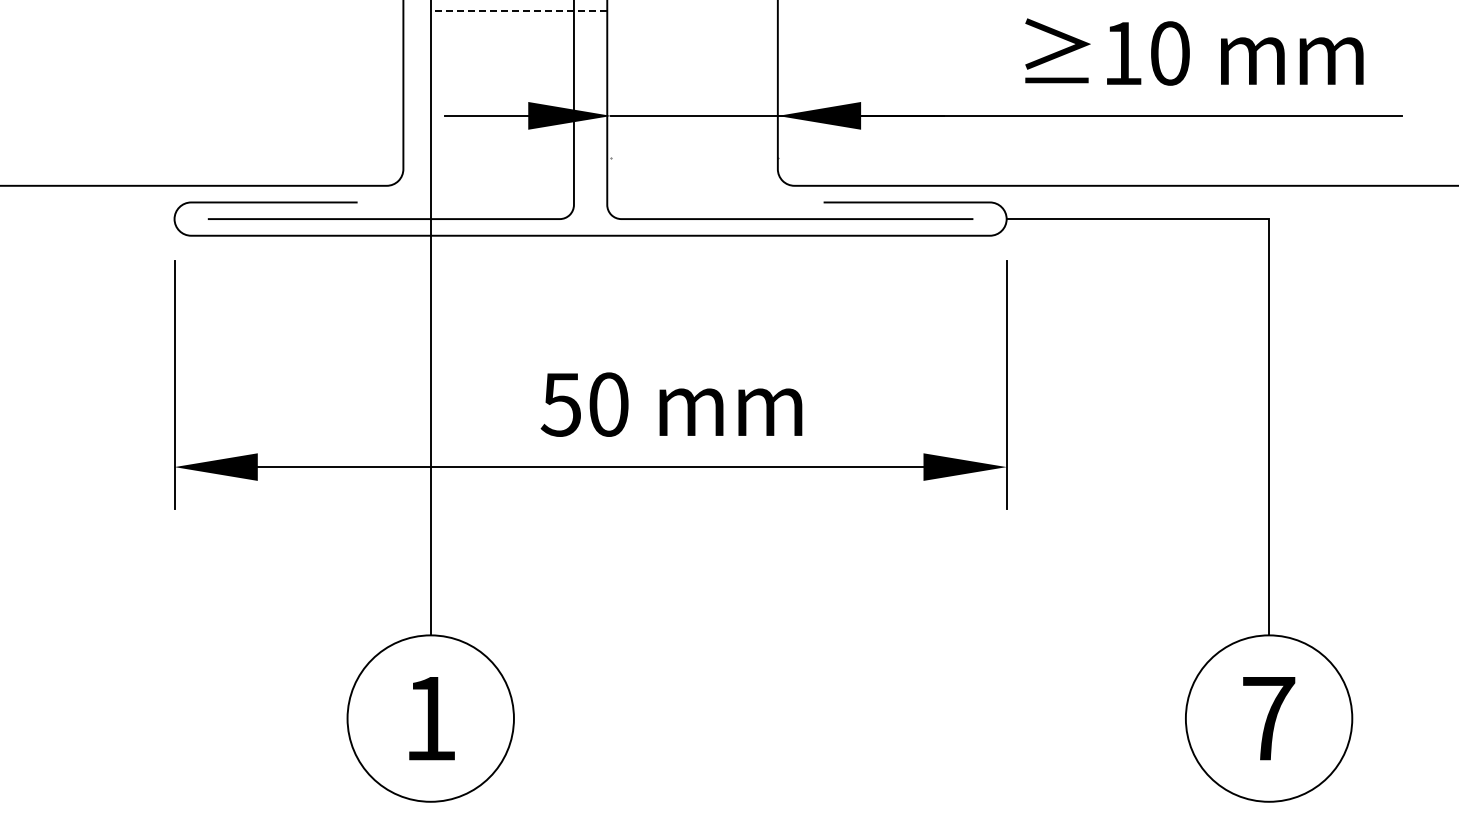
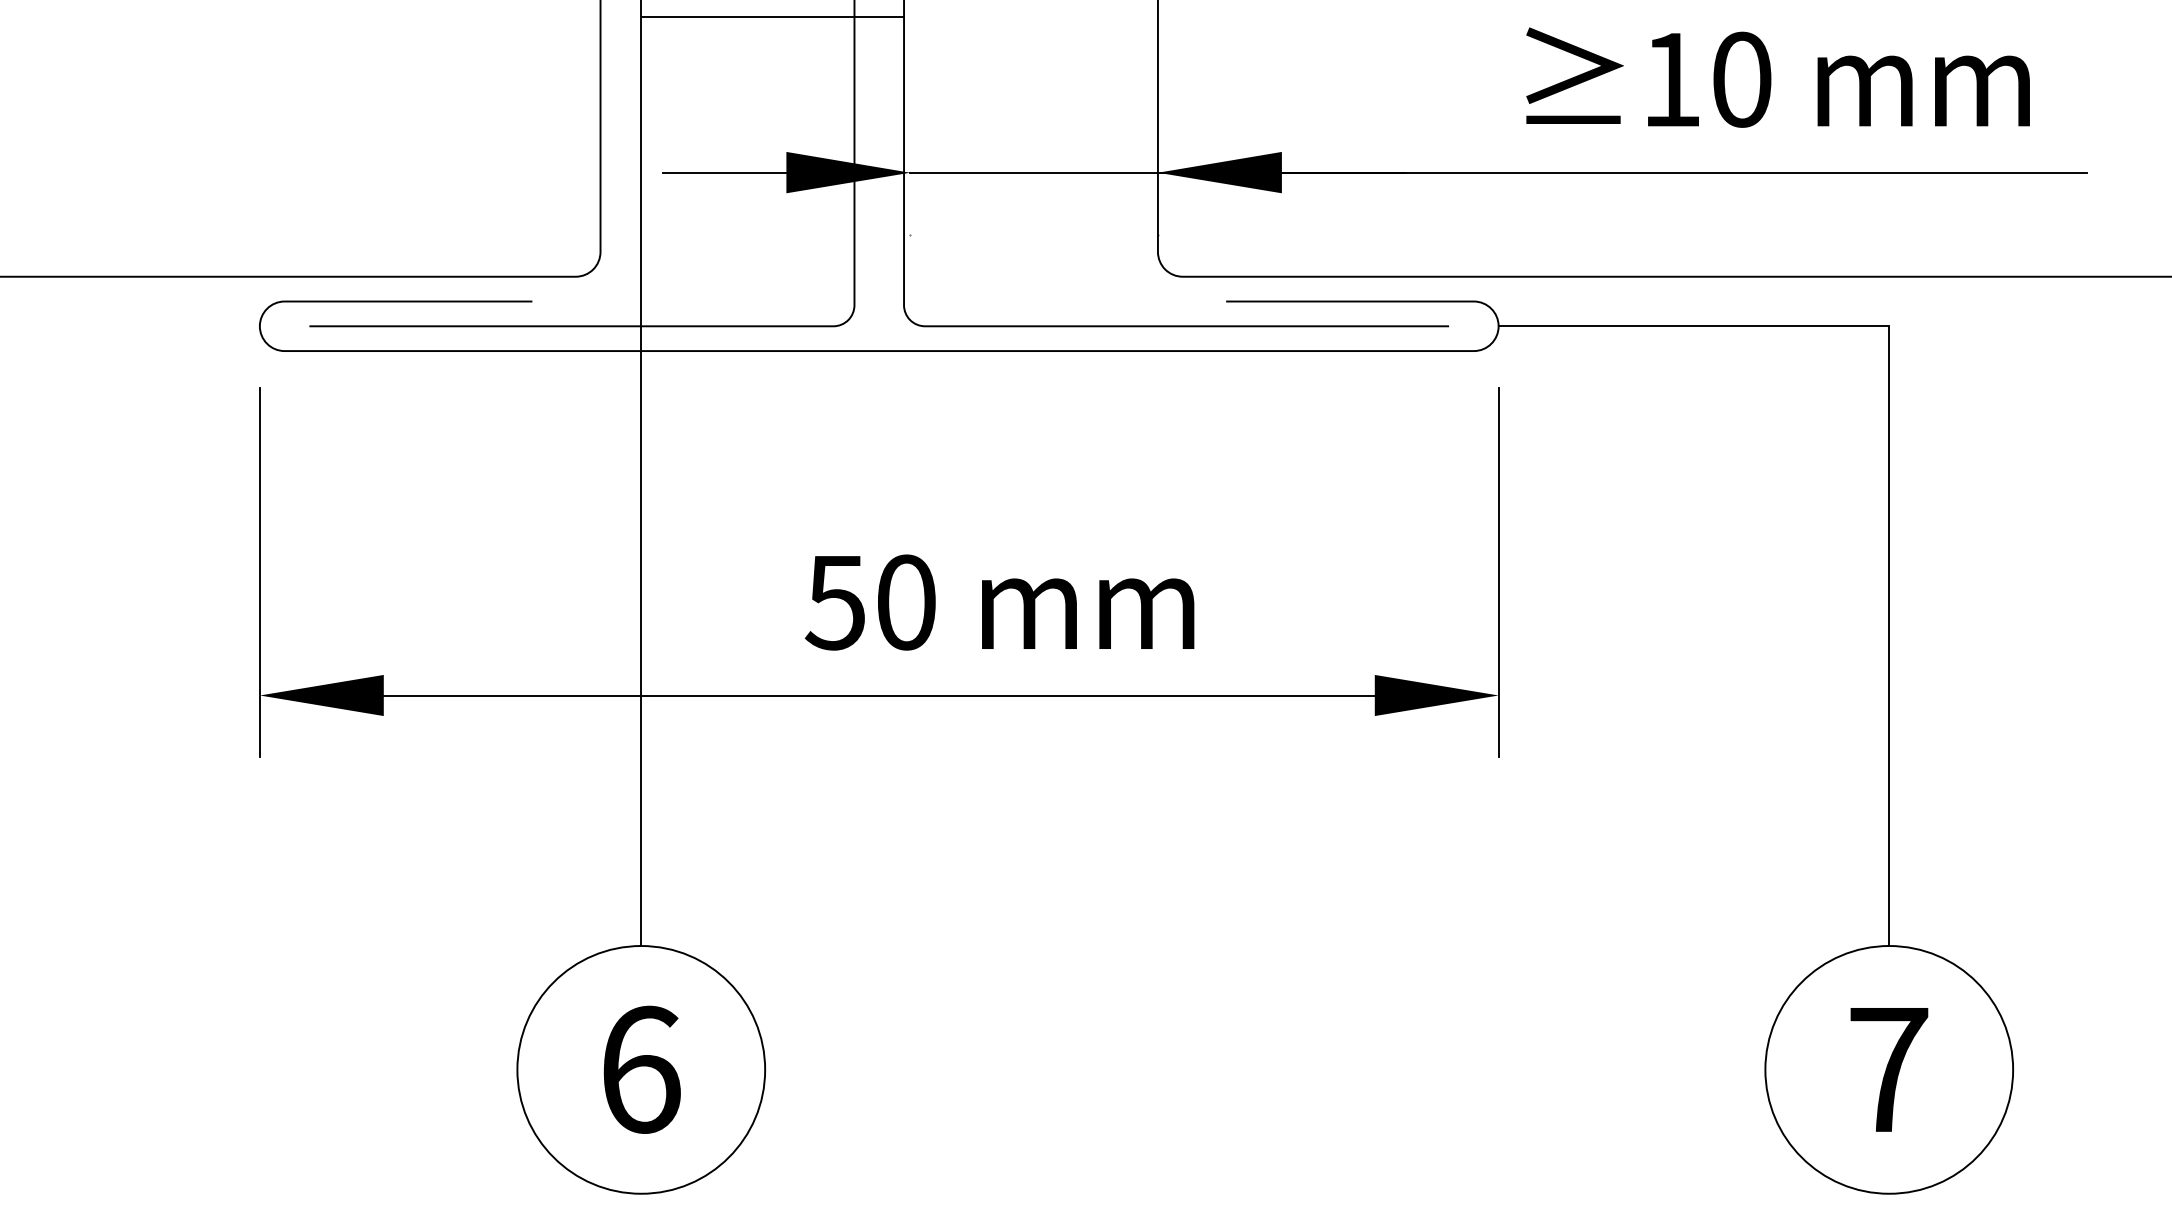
line: (518, 11) -> (771, 17), dashed -> solid
text: (431, 718) -> (642, 1069), 1 -> 6

